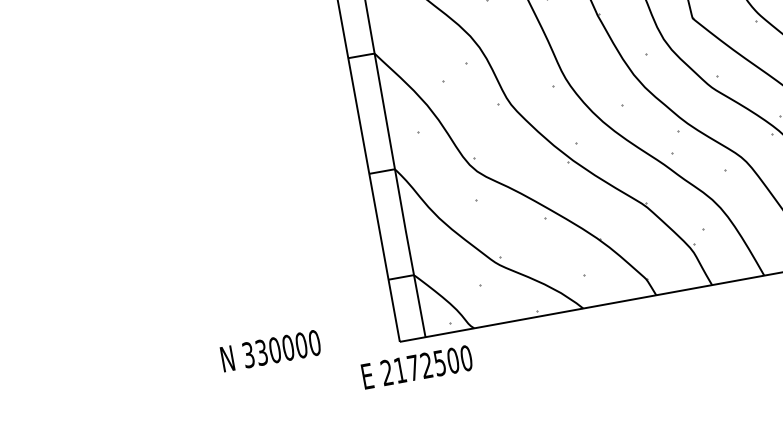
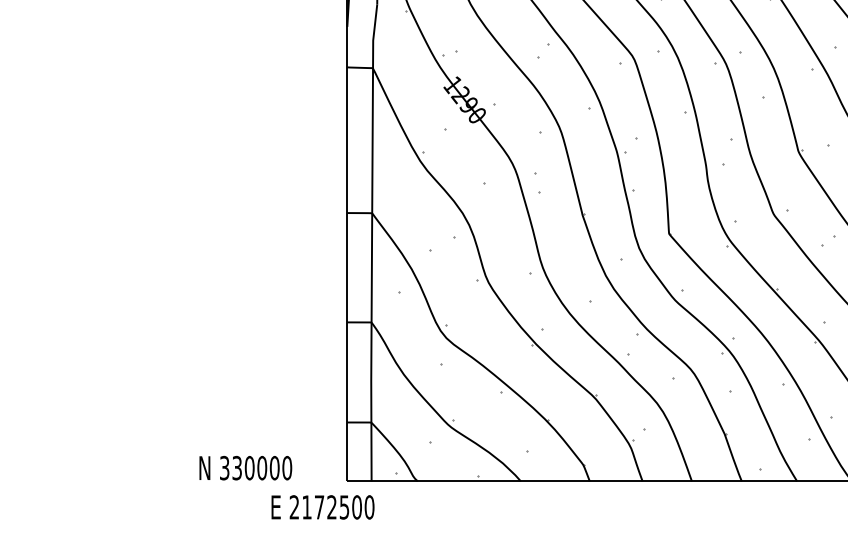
text: (270, 350) -> (245, 467), moved
text: (416, 367) -> (322, 507), moved

